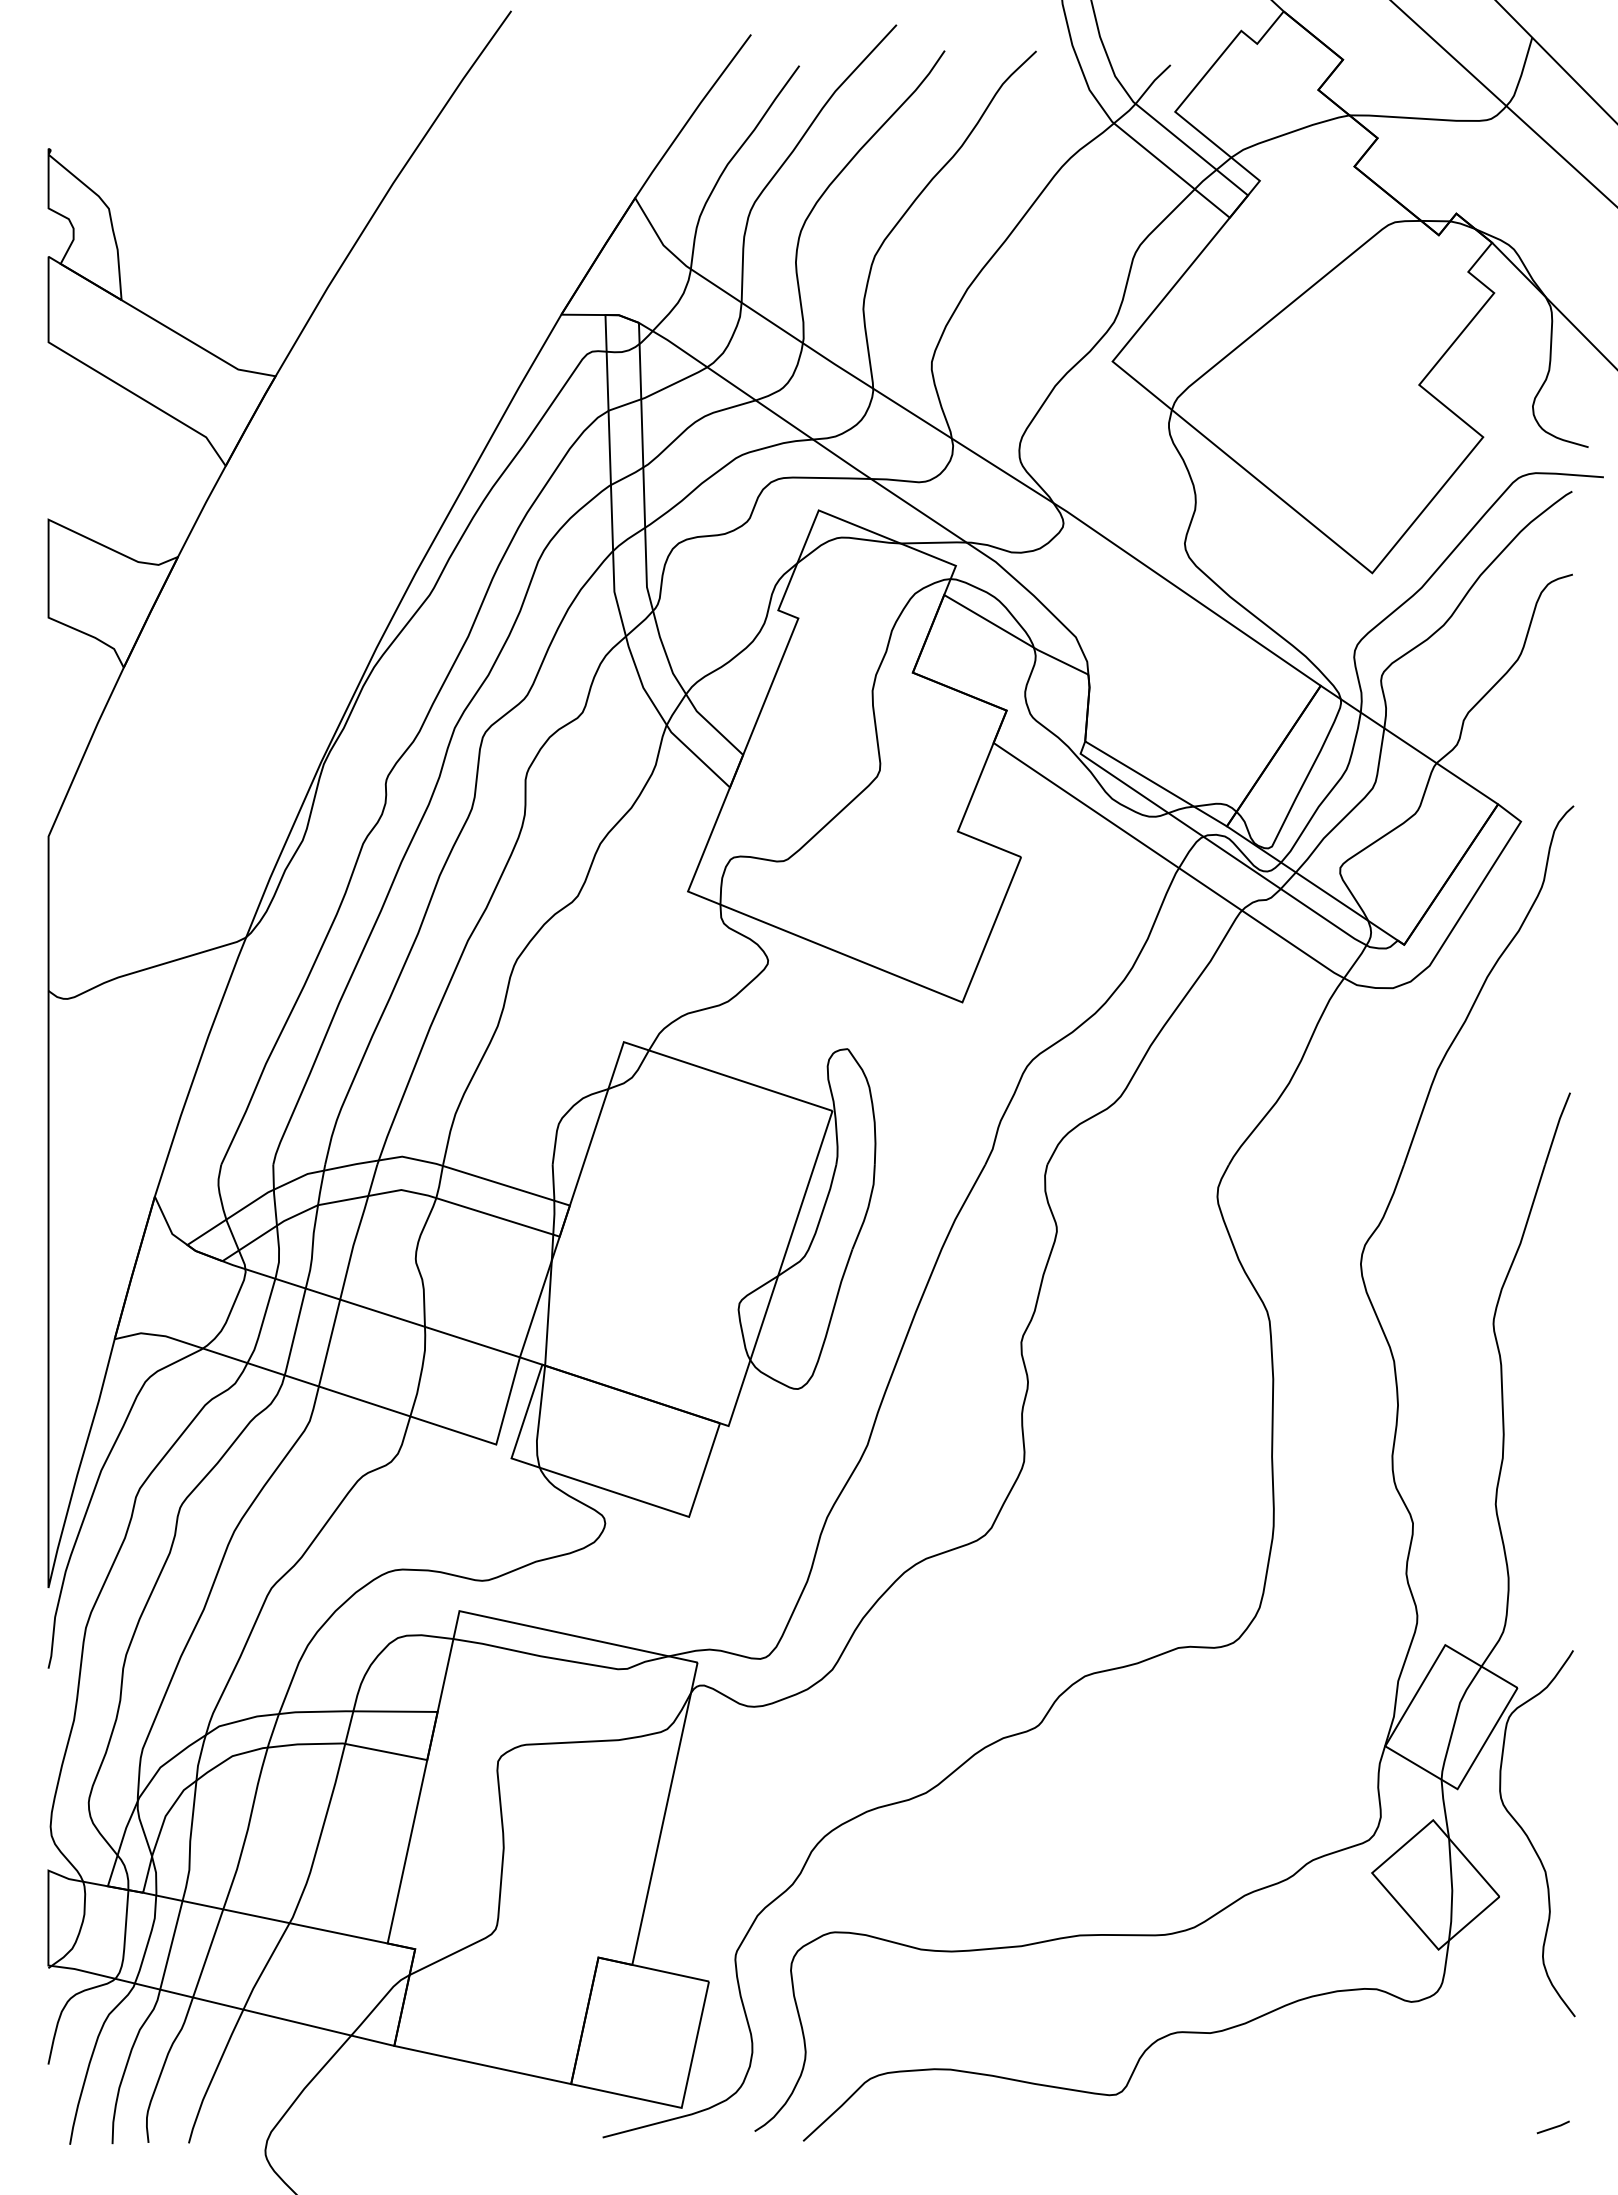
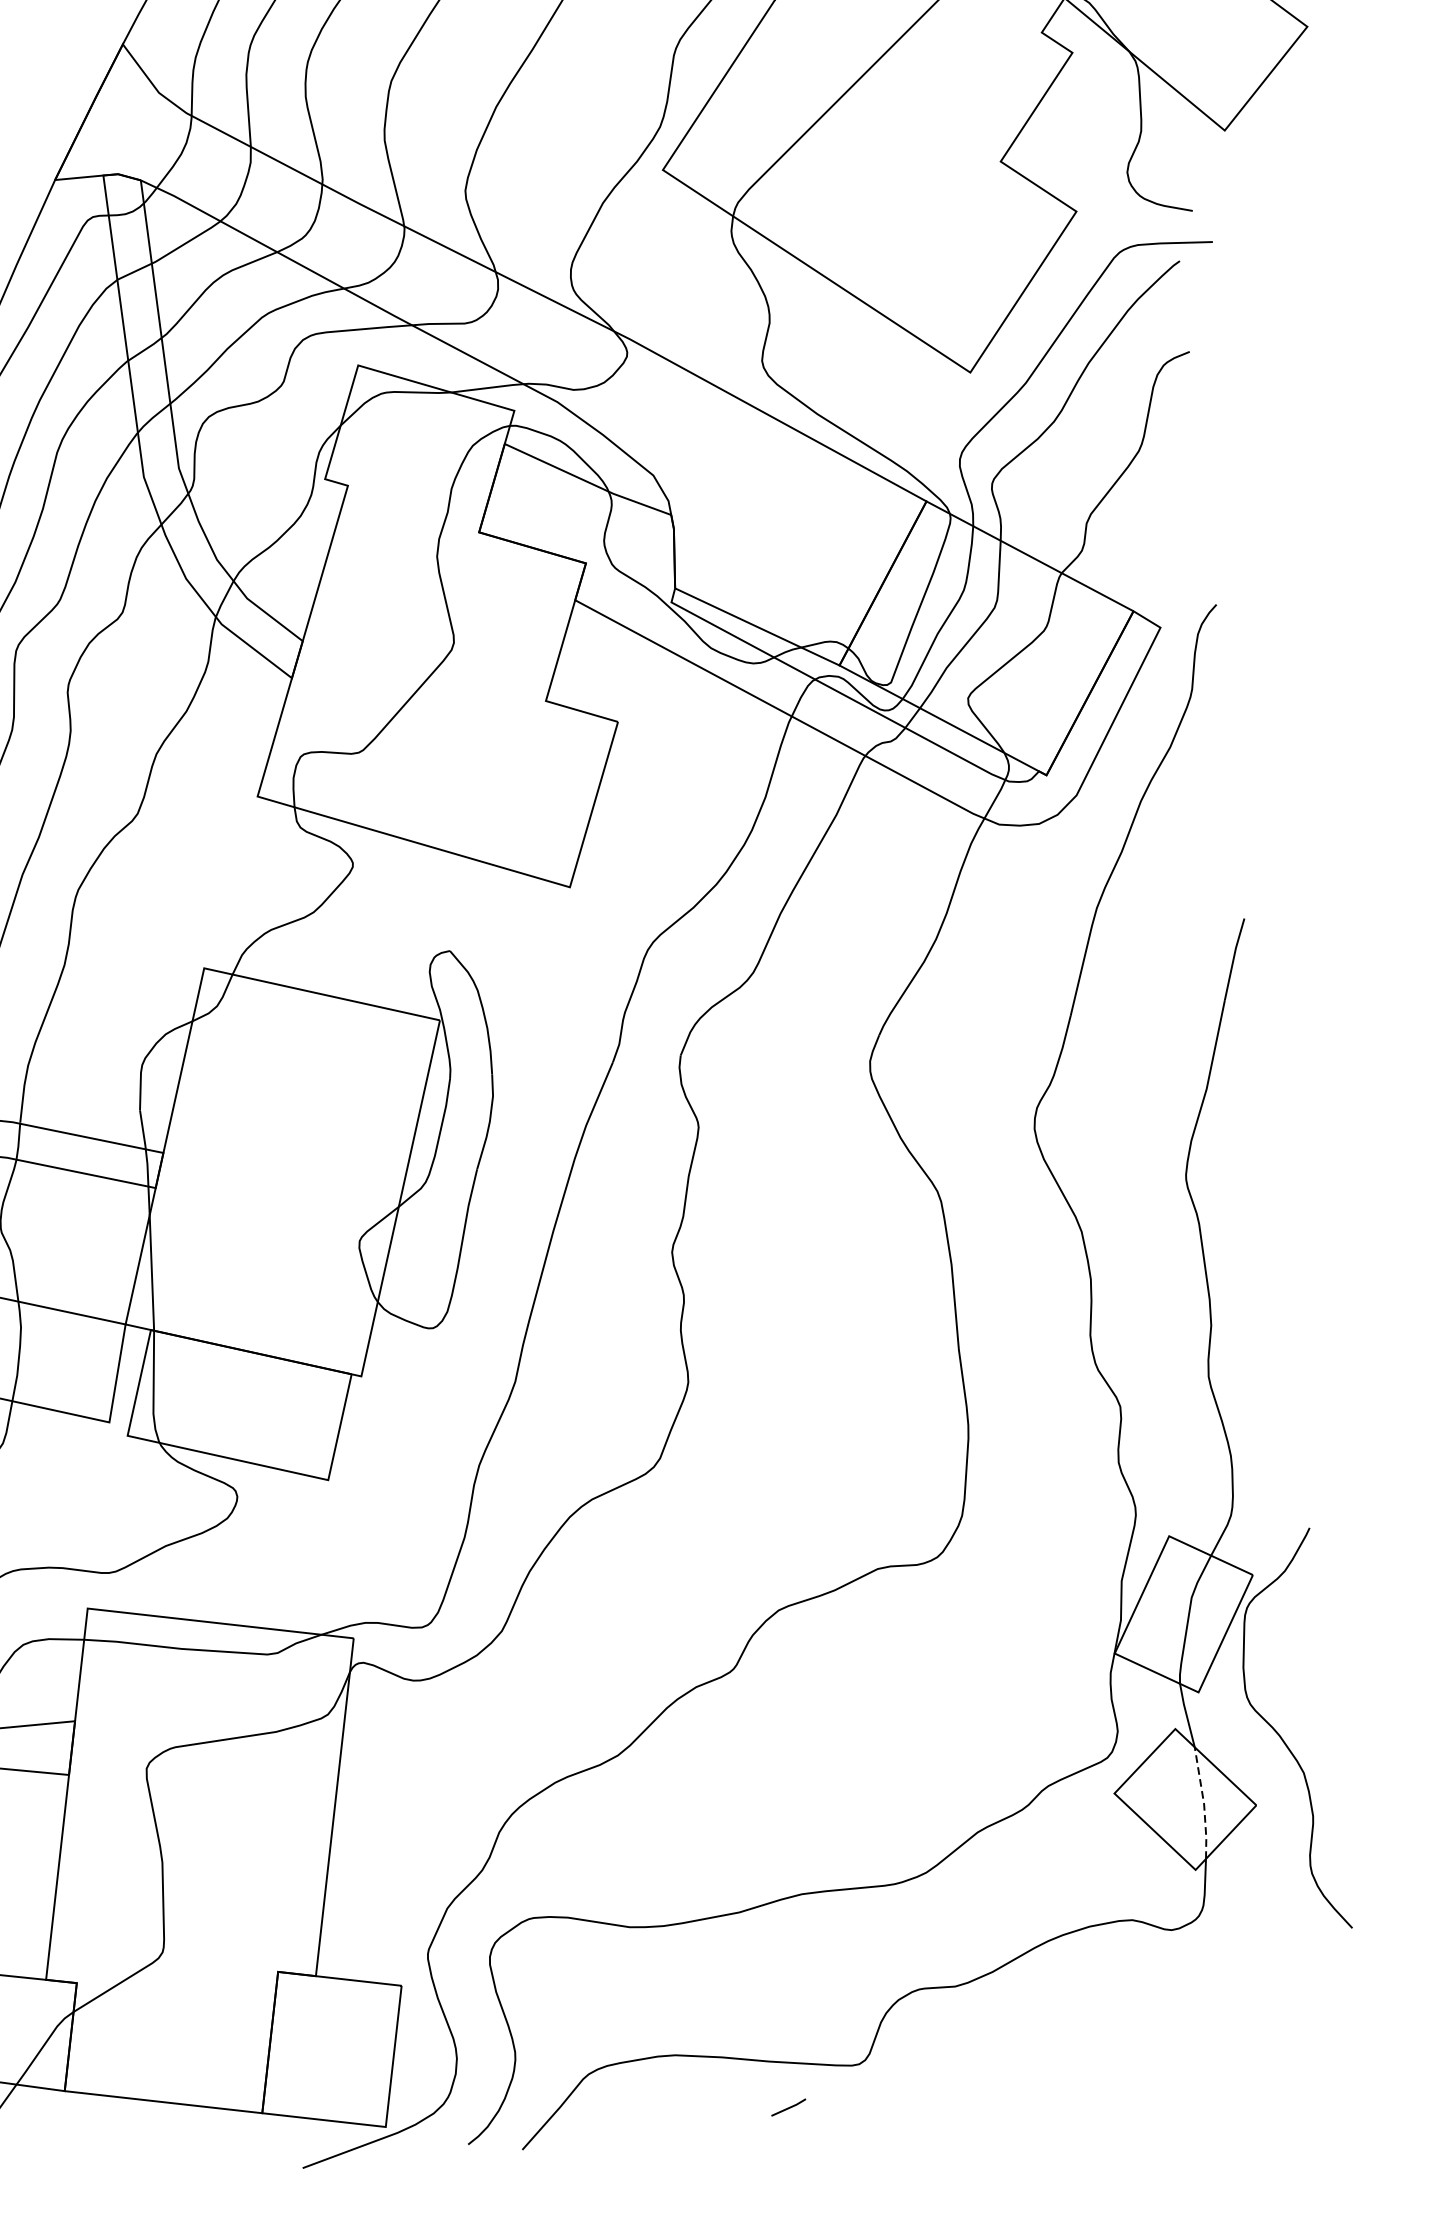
line: (1452, 1890) -> (1204, 1803), solid -> dashed
line: (1552, 2127) -> (787, 2107), moved

